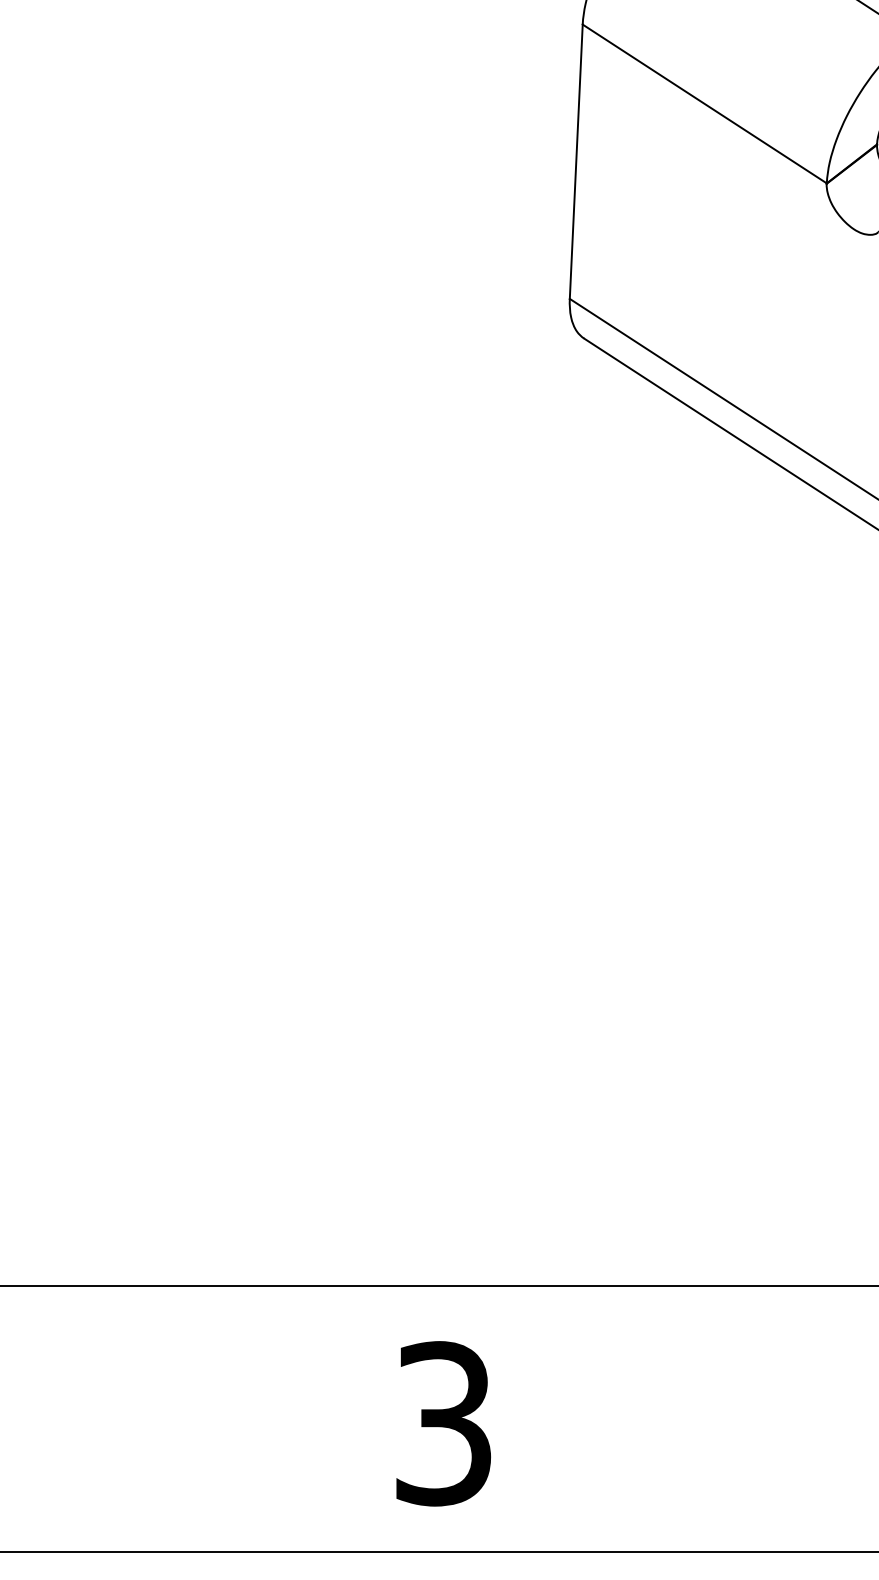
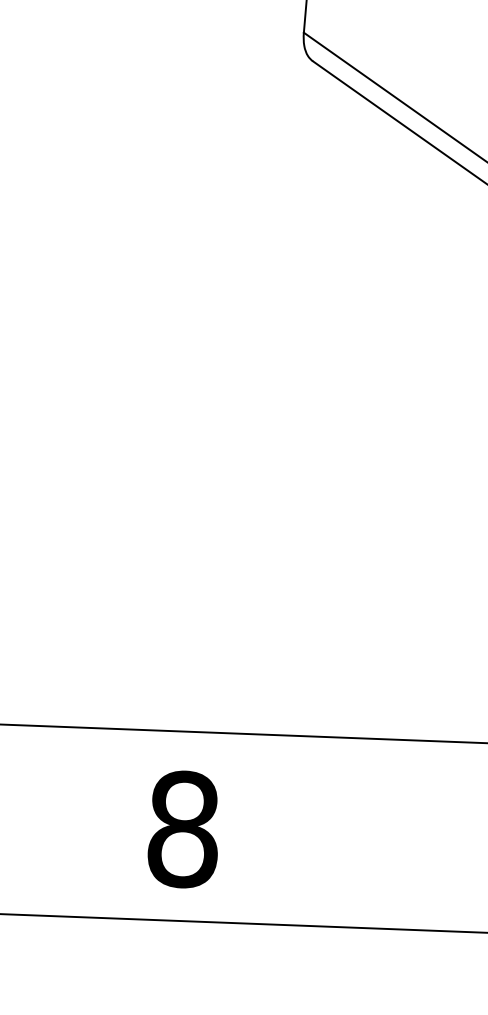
text: (443, 1423) -> (183, 829), 3 -> 8

